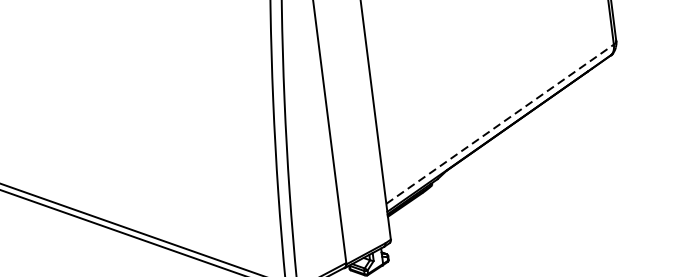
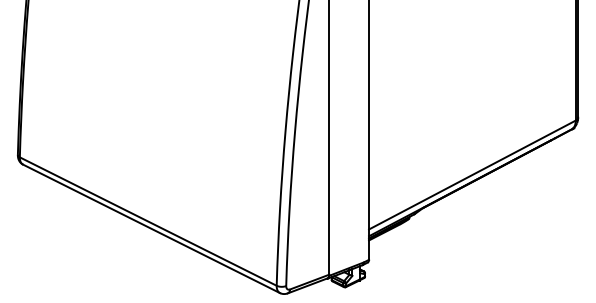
line: (500, 124) -> (472, 175), dashed -> solid

